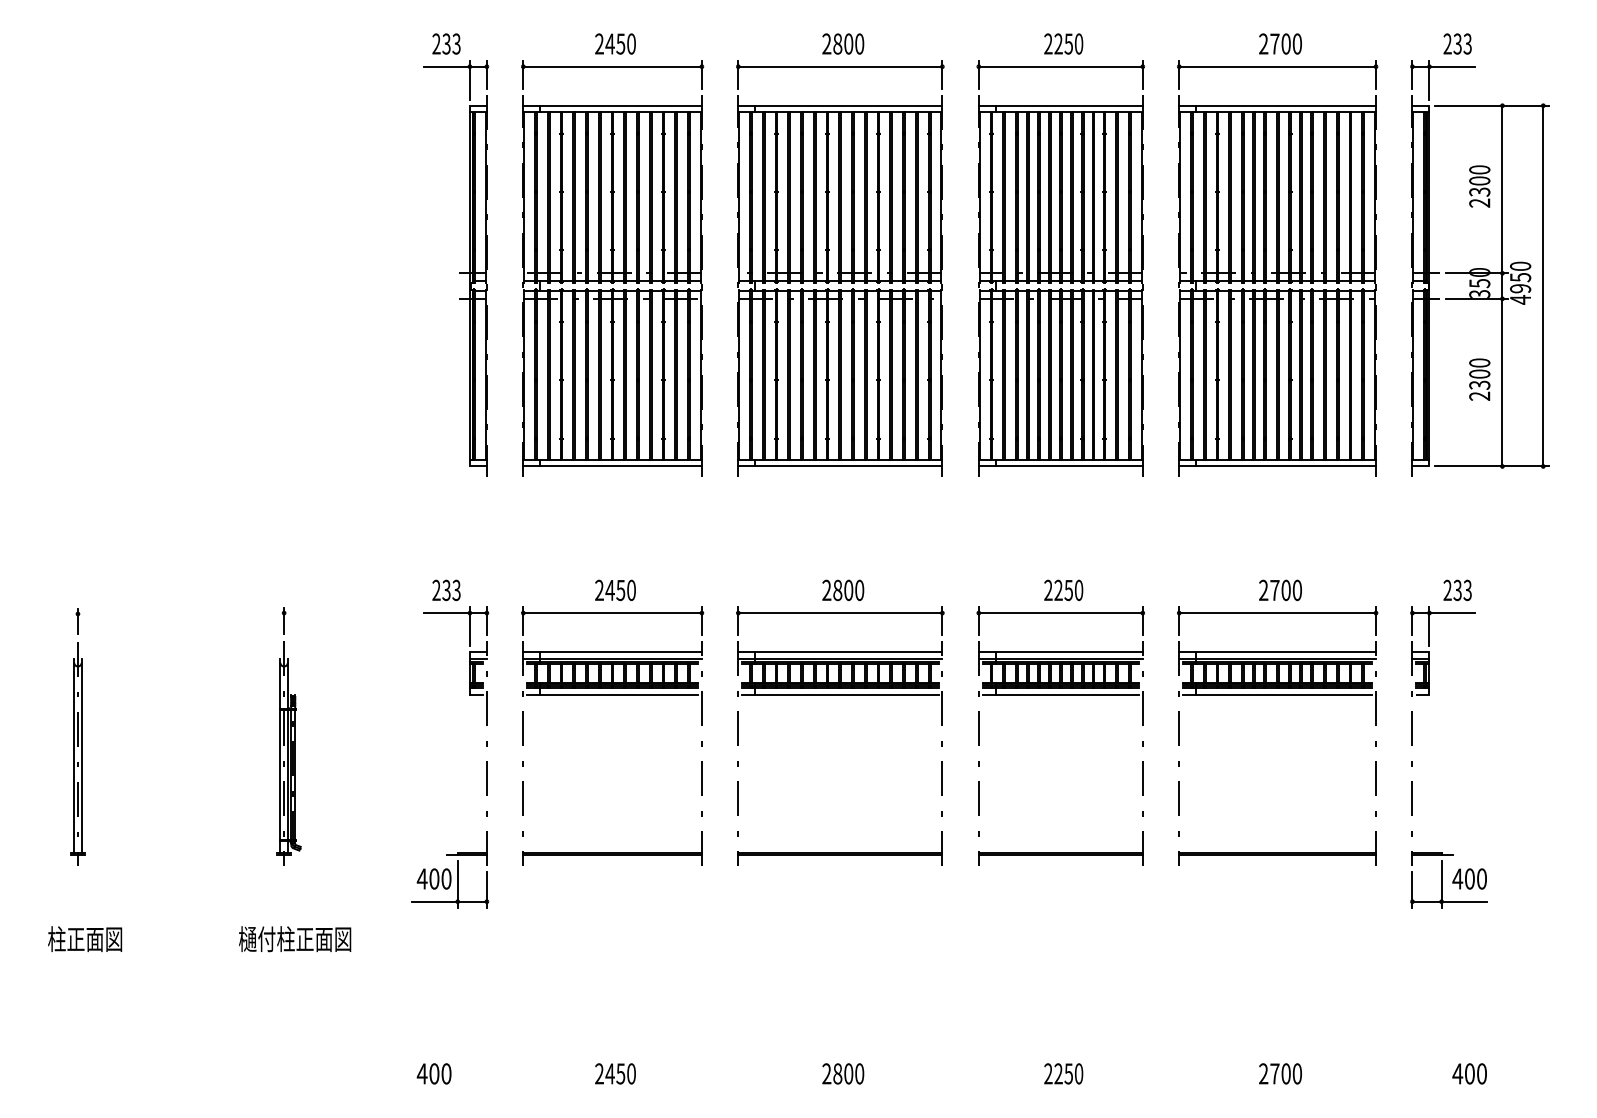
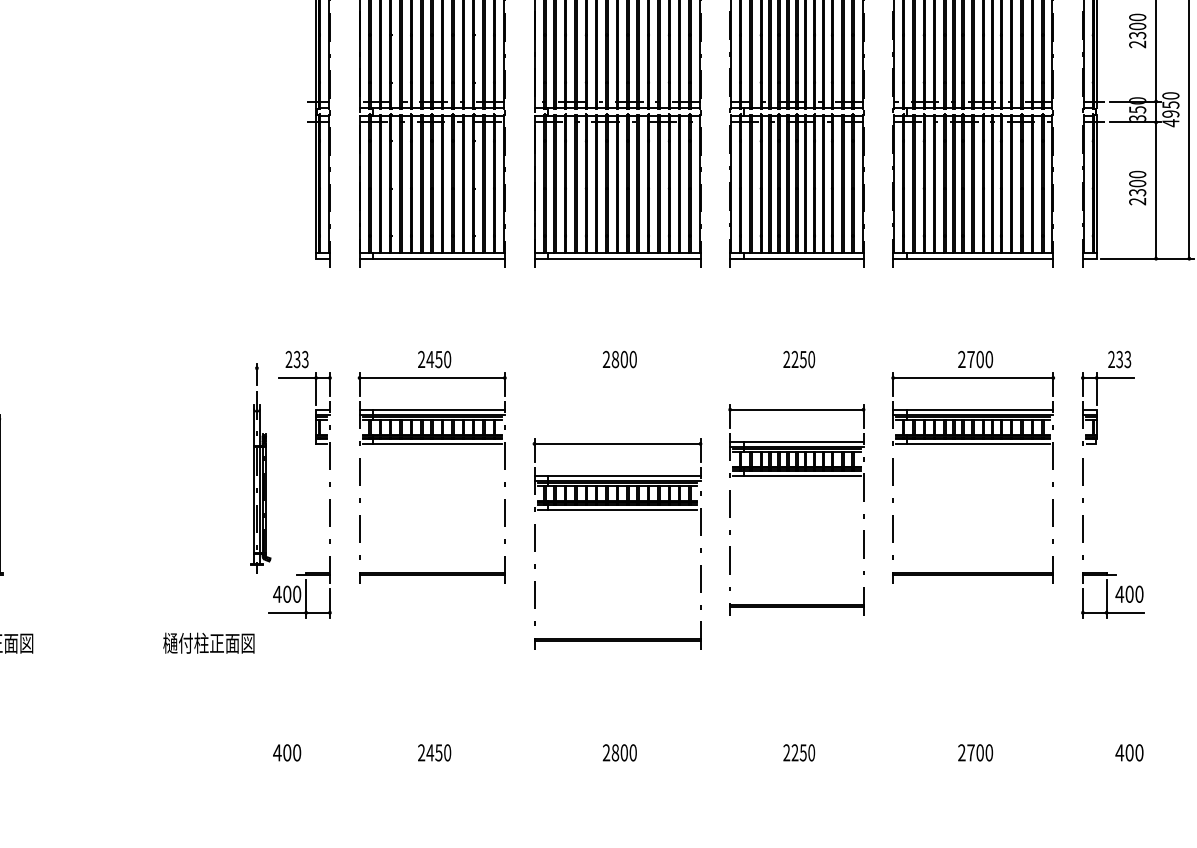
part: (840, 695) -> (617, 510), moved
part: (1060, 695) -> (796, 476), moved
part: (288, 736) -> (260, 468), moved
text: (295, 939) -> (209, 643), moved

